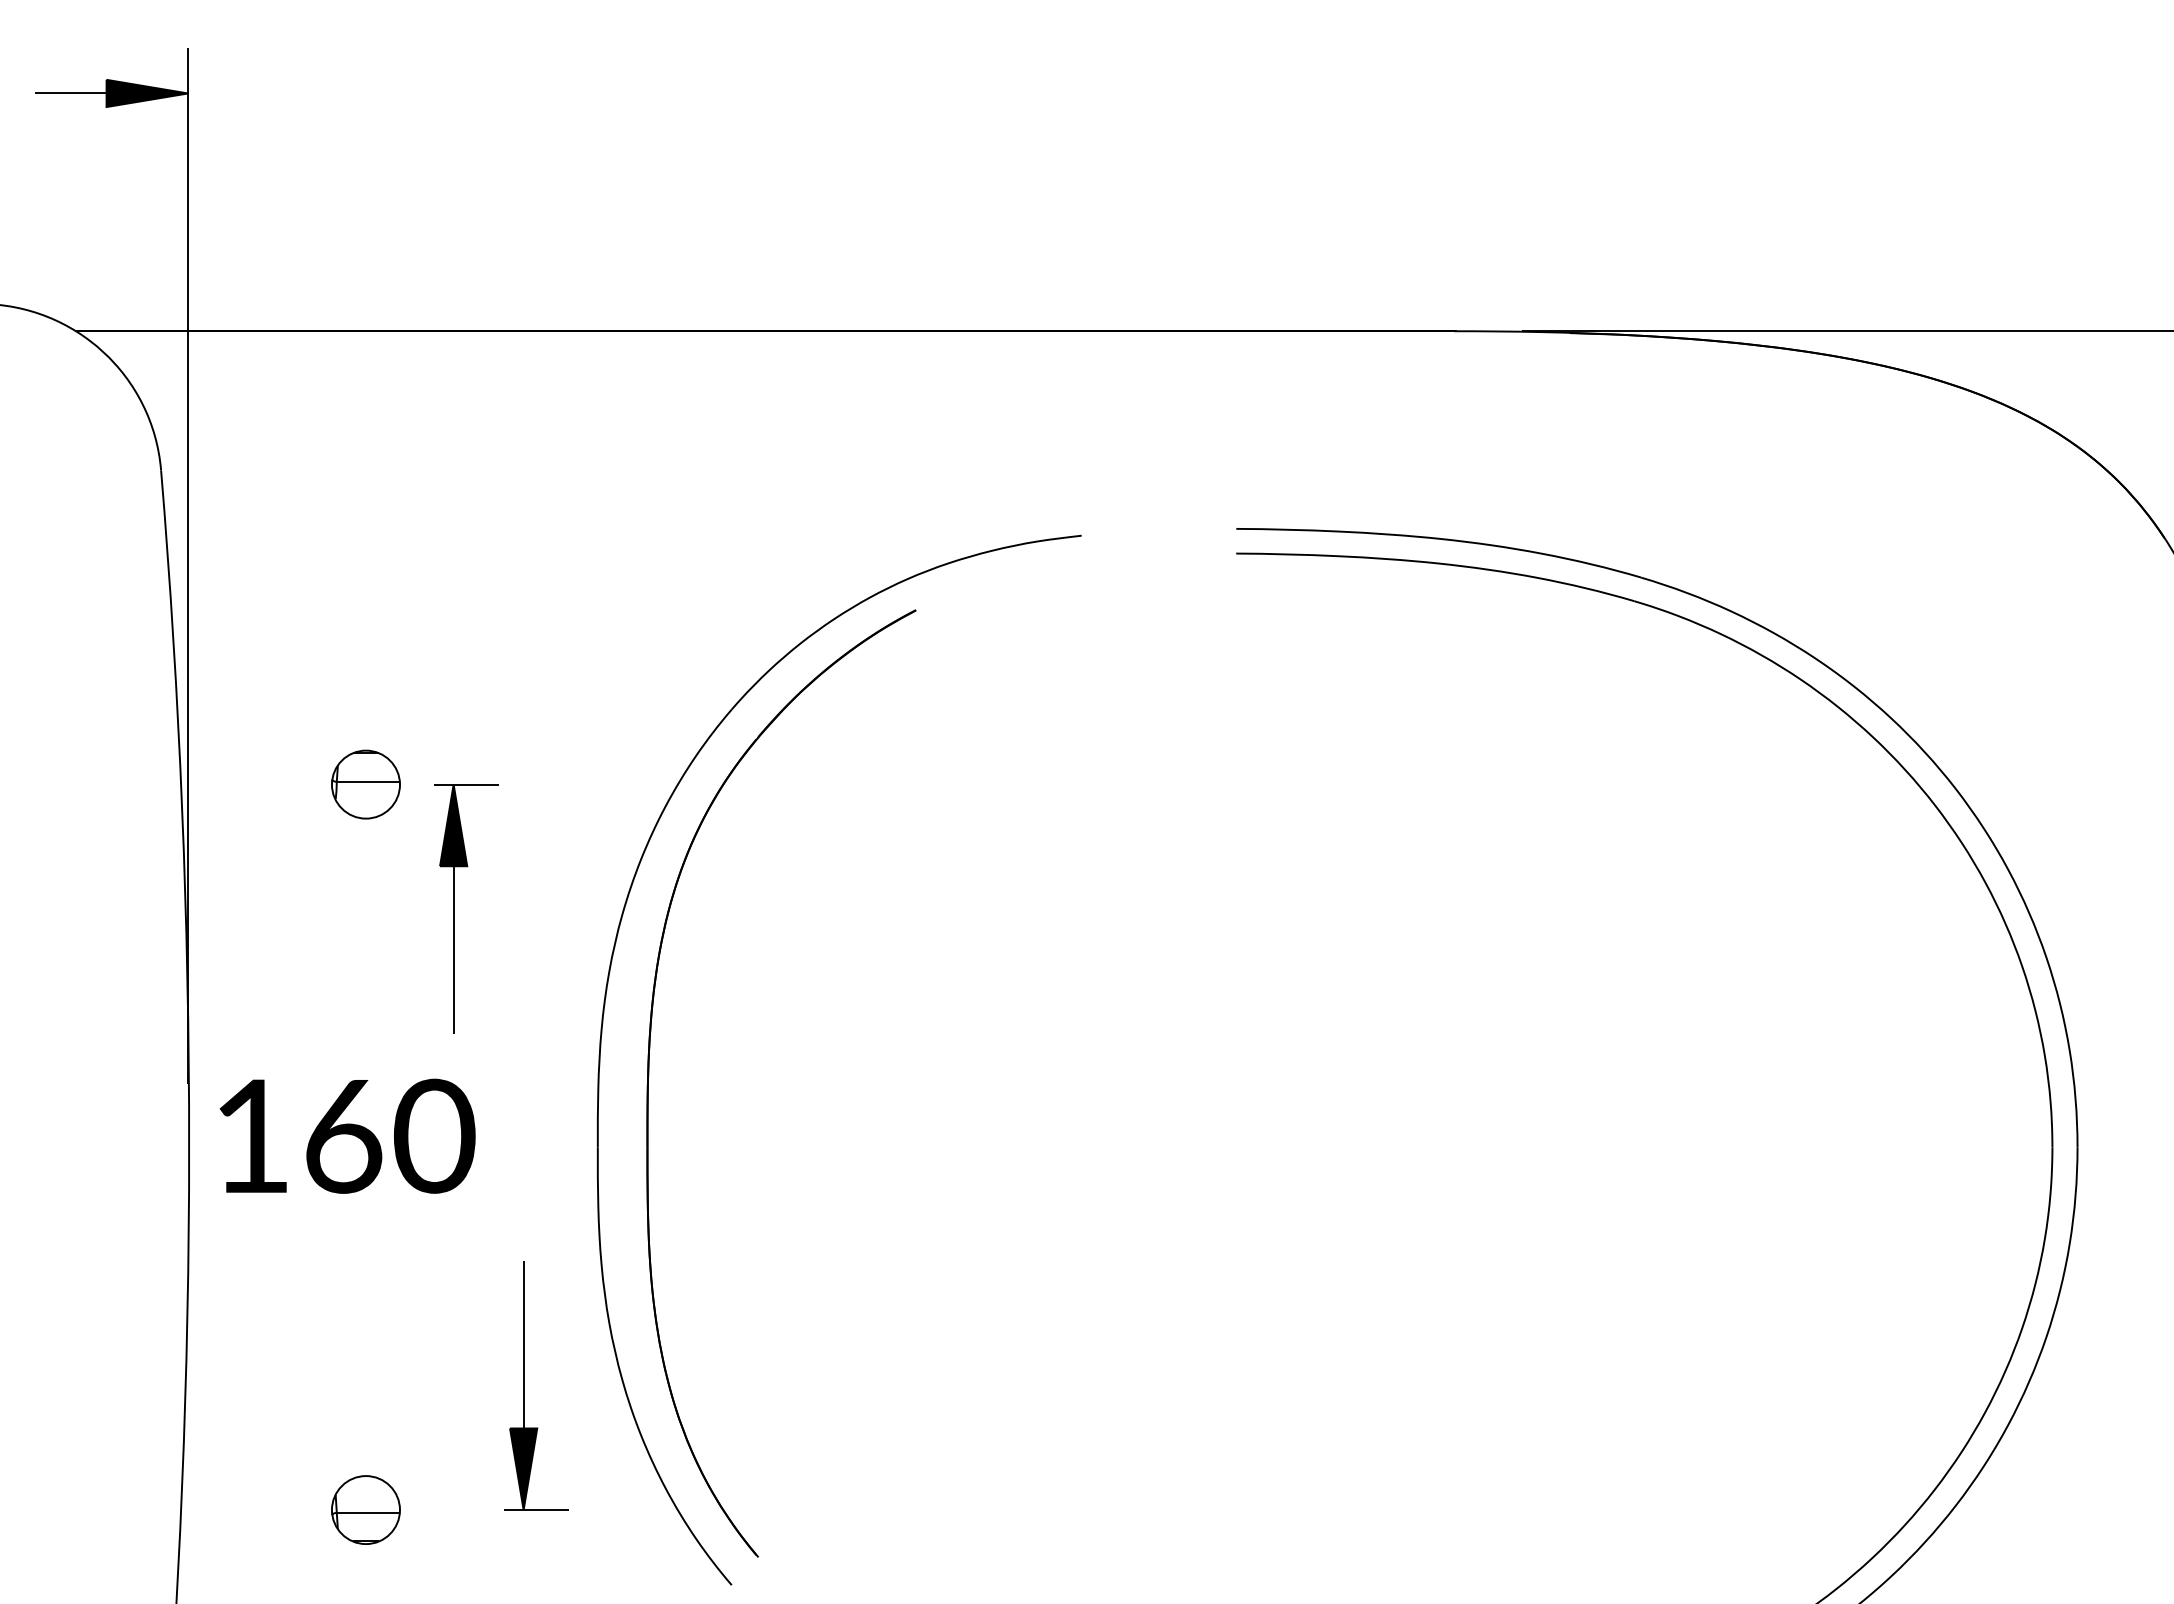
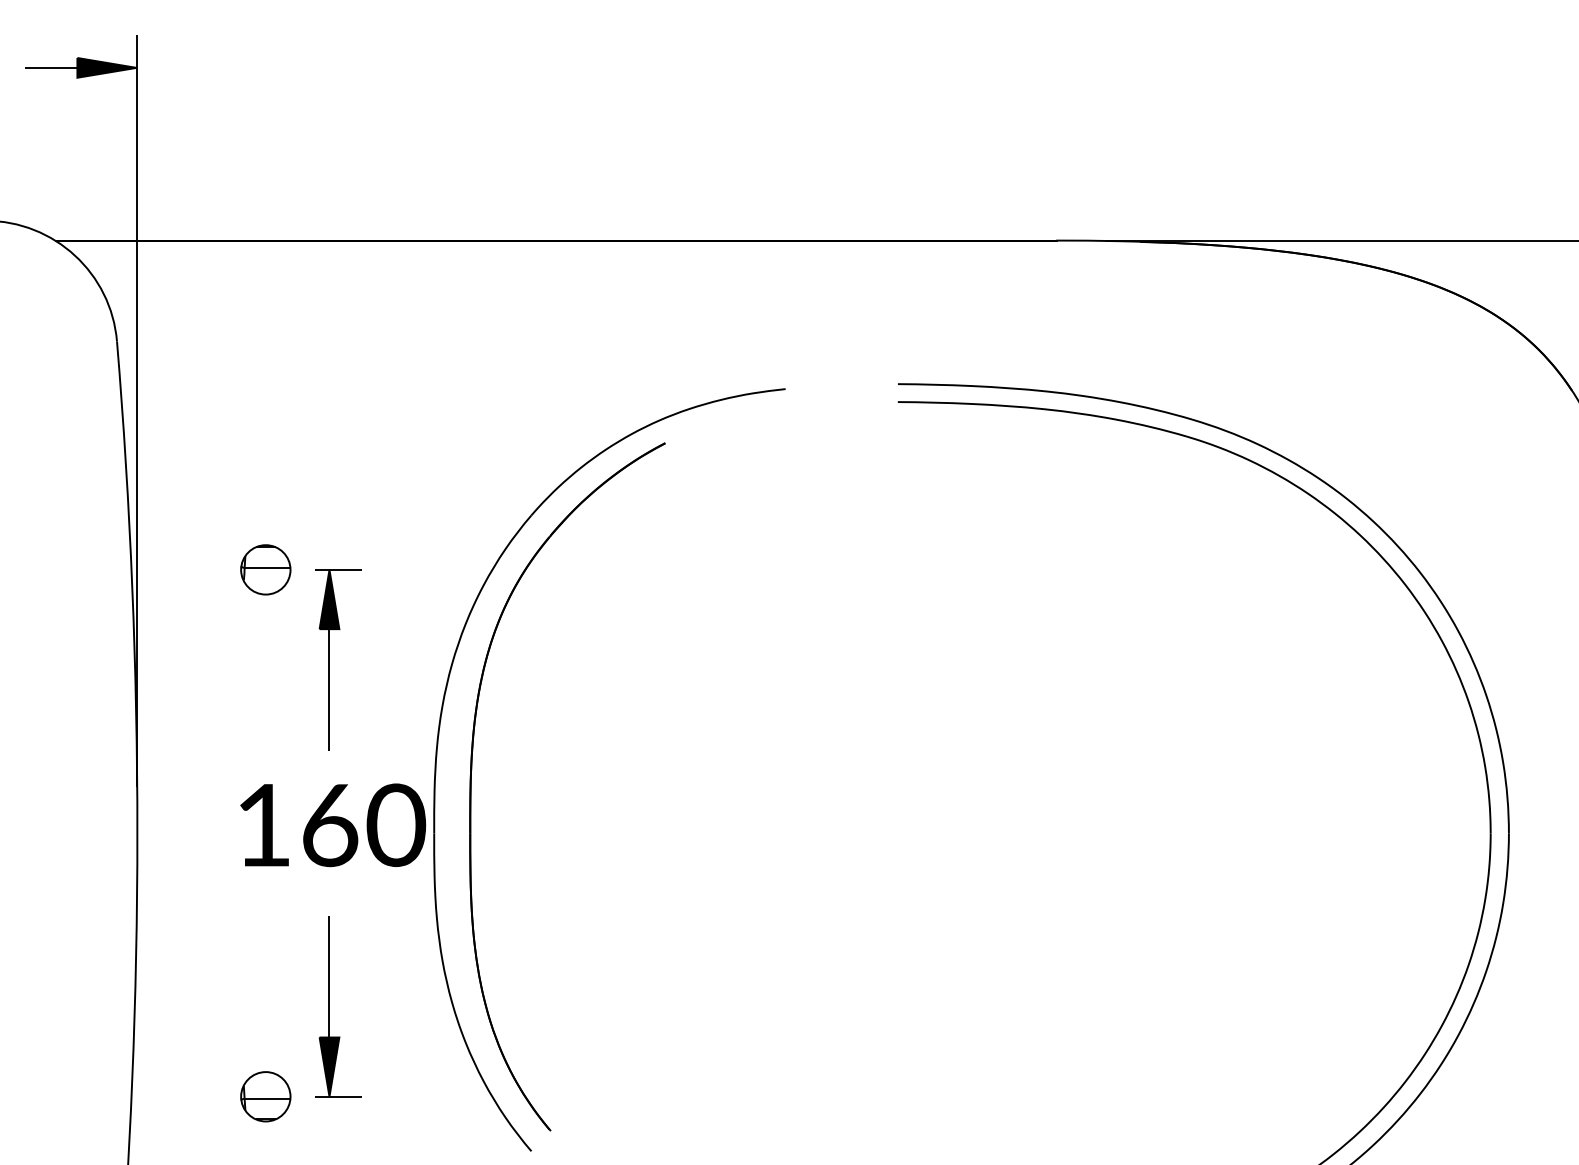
text: (347, 1135) -> (333, 824), moved
part: (524, 1385) -> (330, 1006), moved

